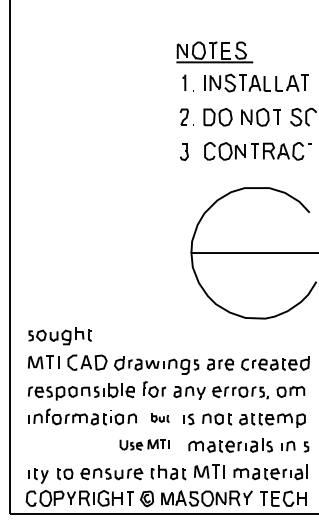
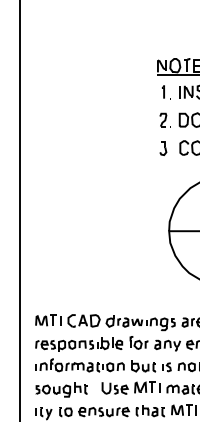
part: (59, 336) -> (61, 390), moved
part: (160, 417) -> (143, 365), size x1.67
part: (144, 444) -> (130, 387), size x1.43

